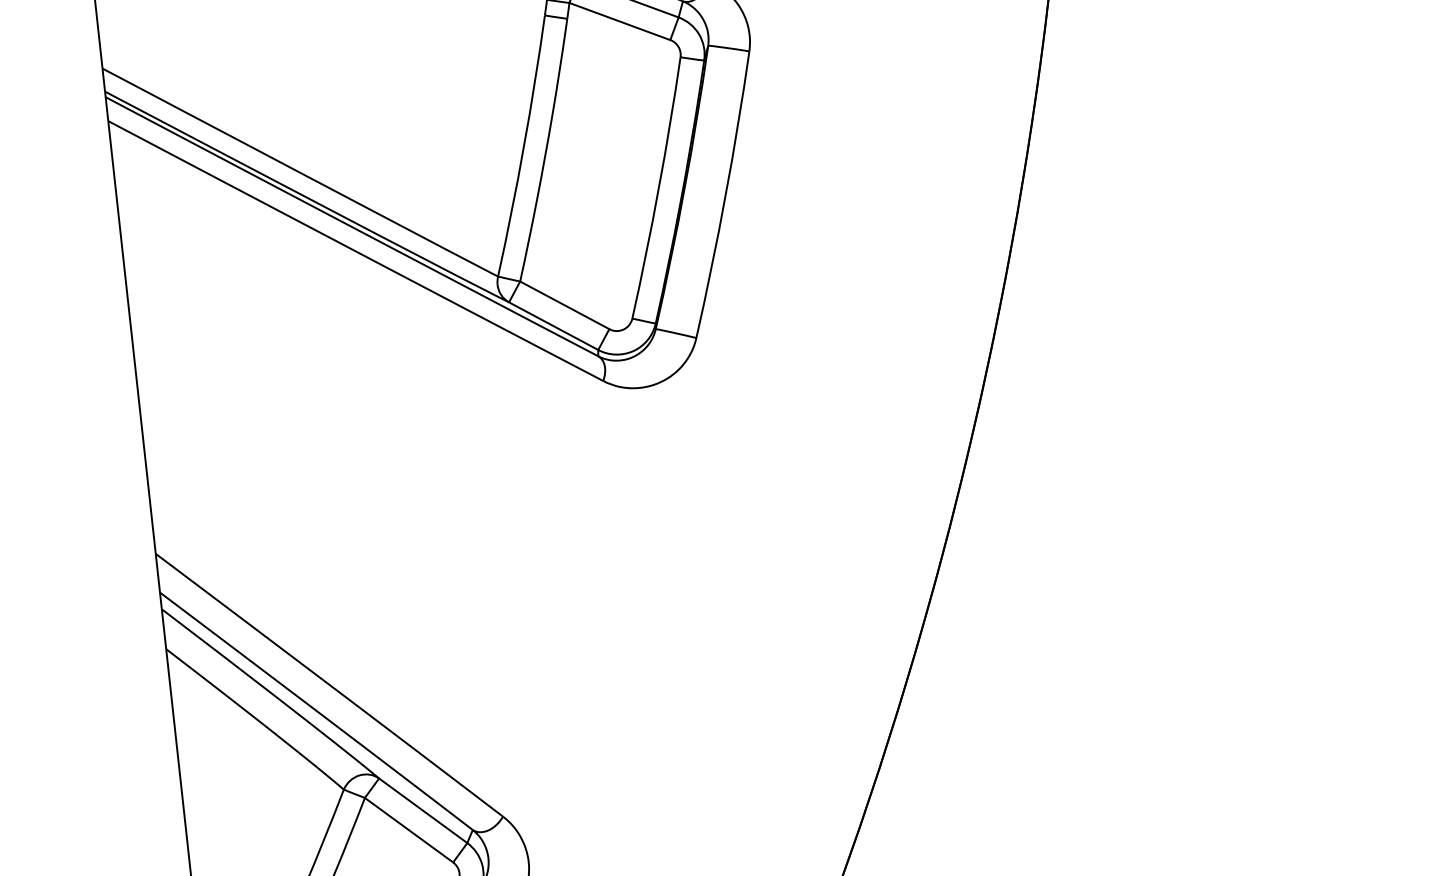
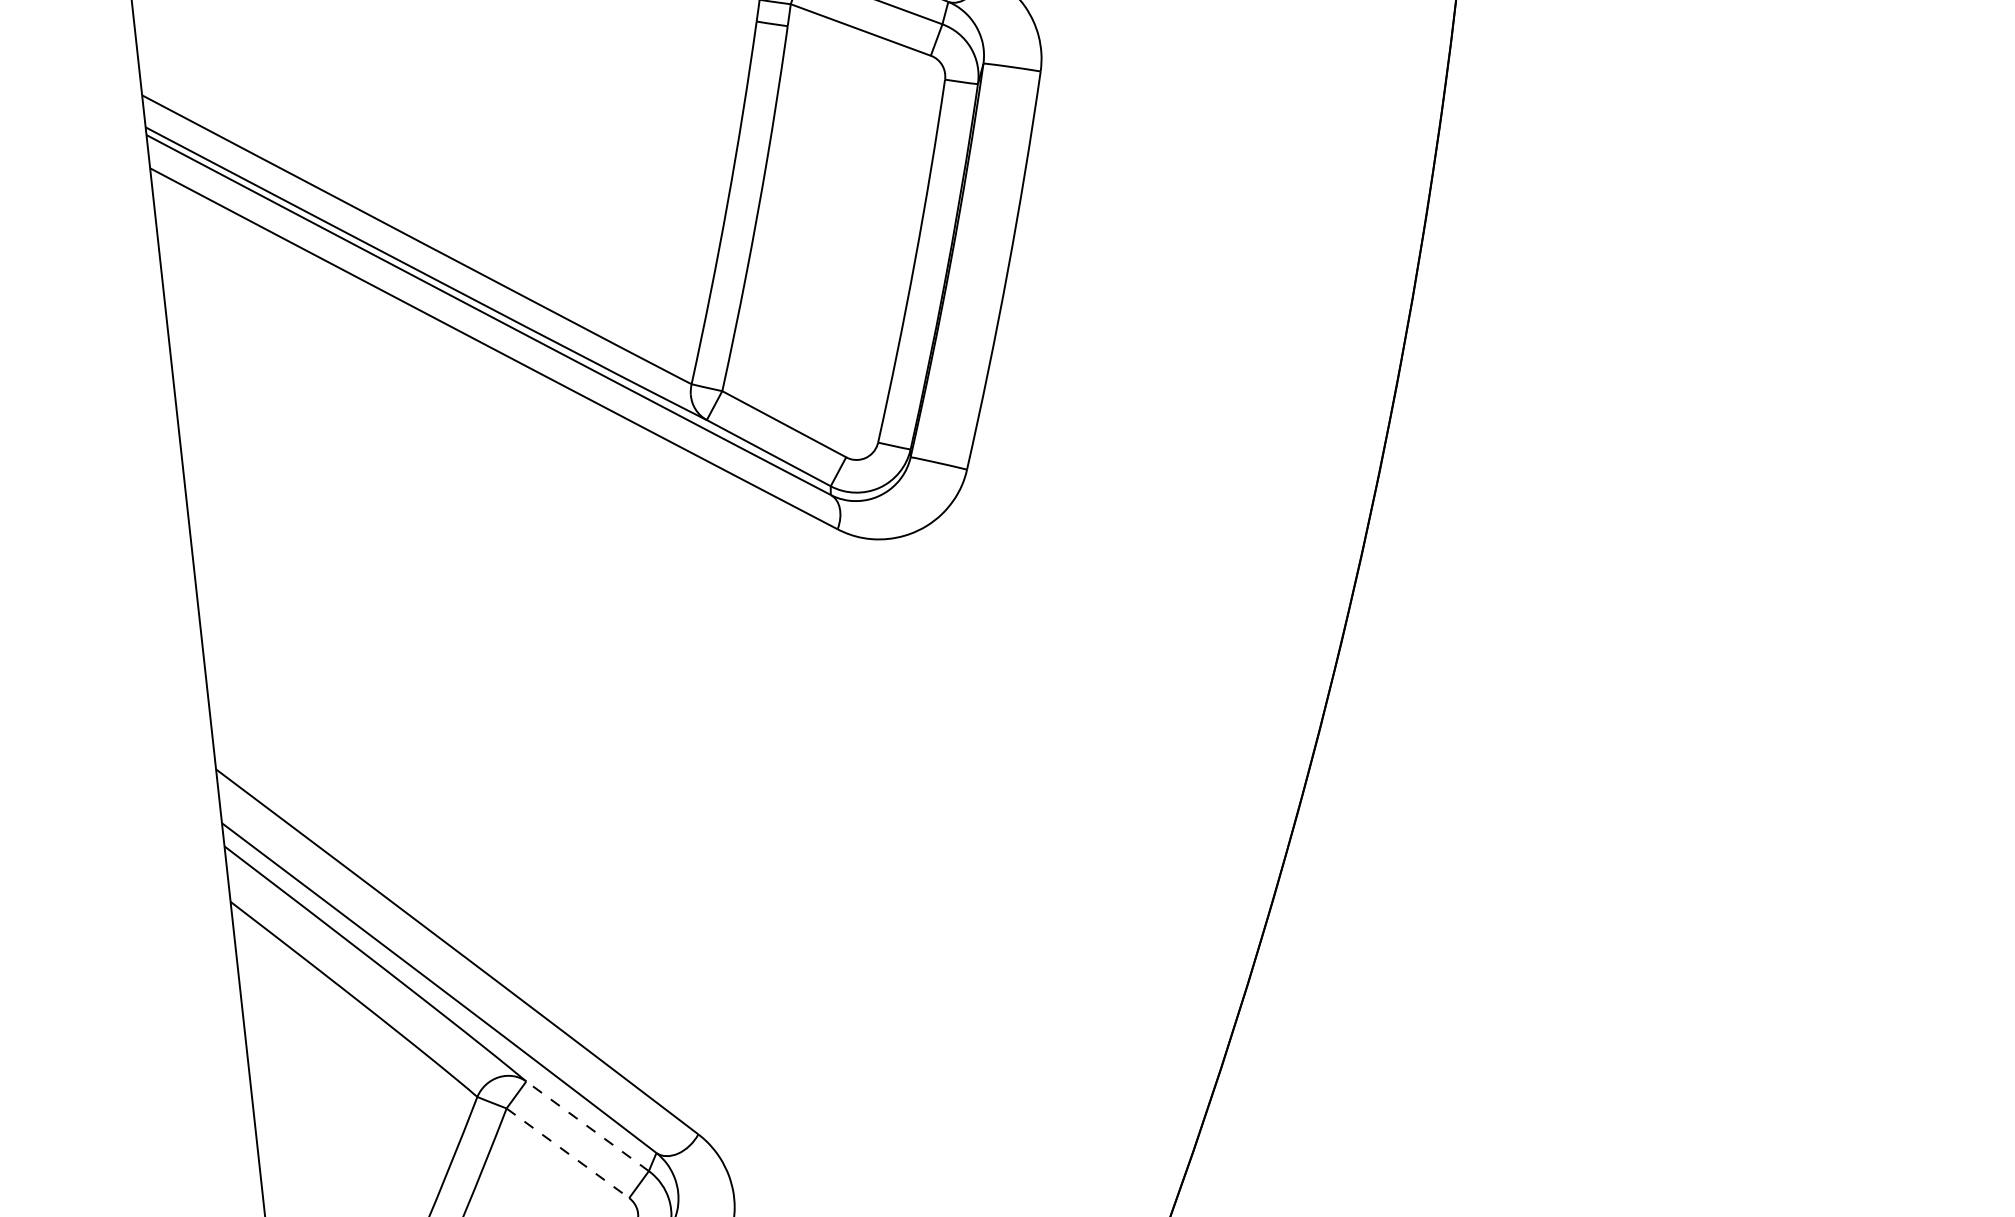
line: (423, 810) -> (587, 1126), solid -> dashed
line: (408, 830) -> (567, 1153), solid -> dashed

